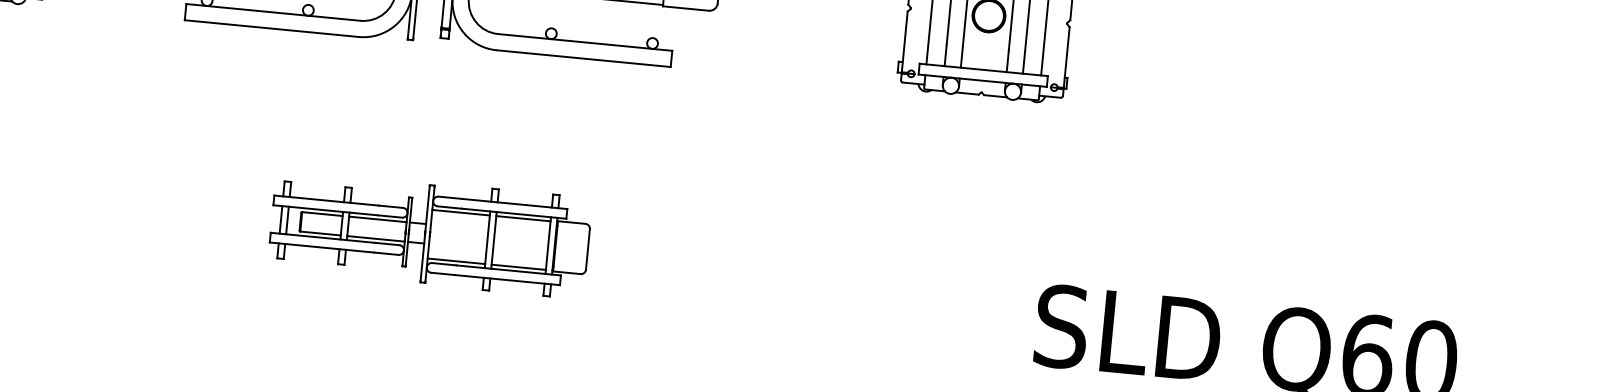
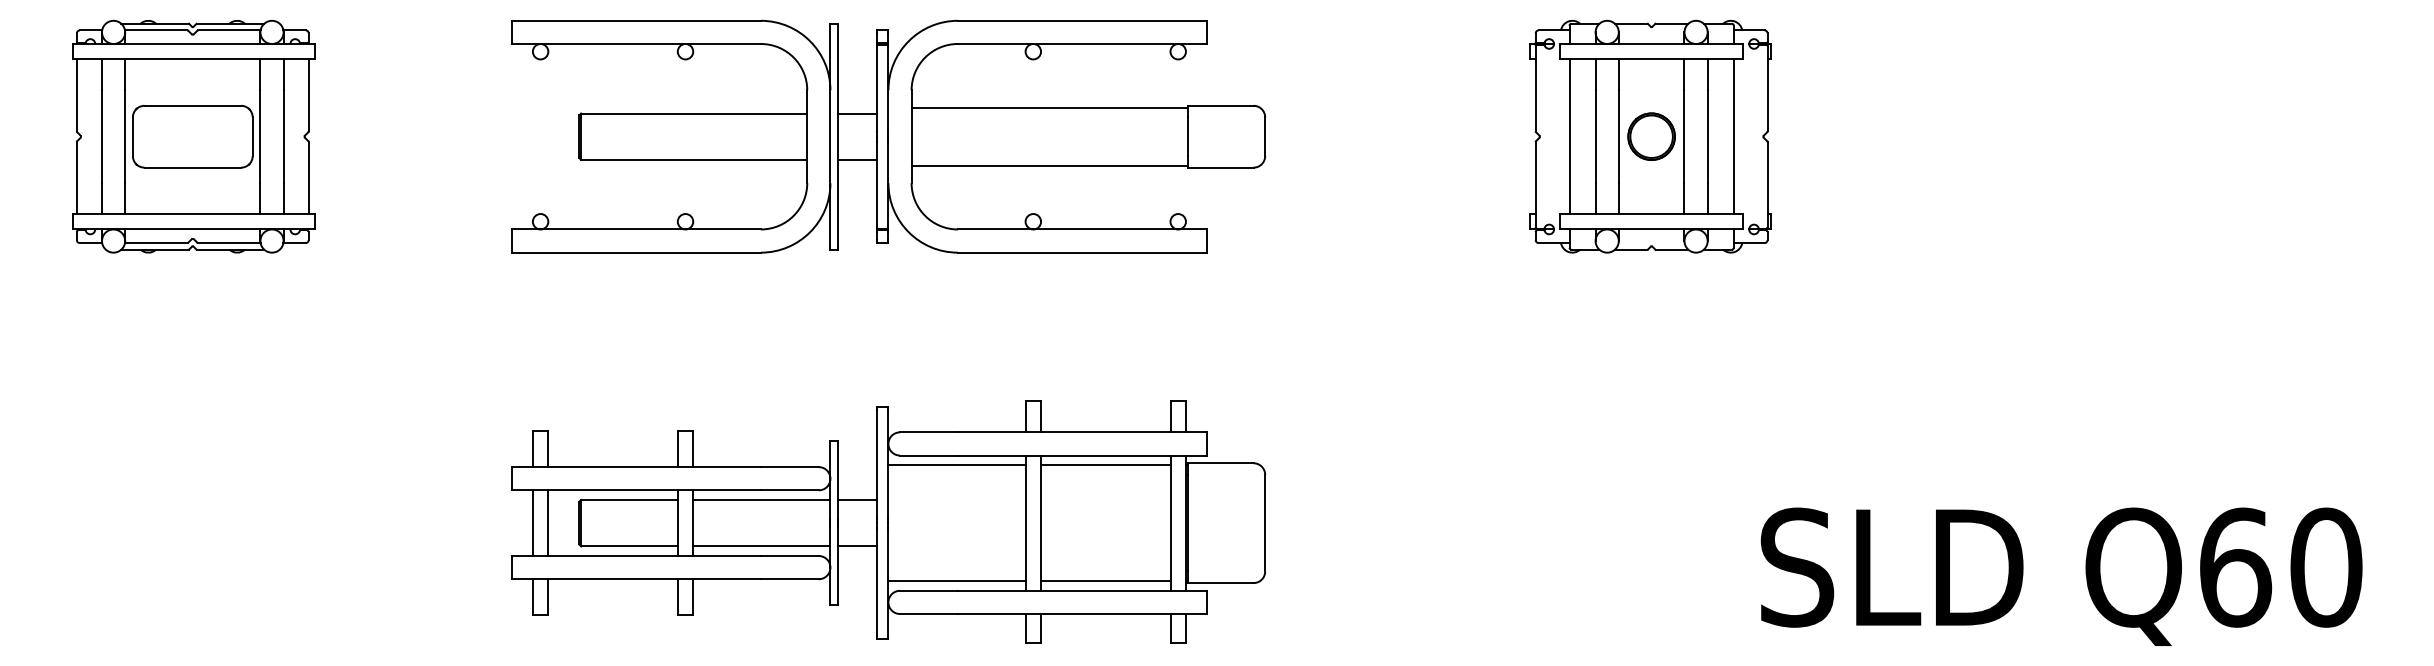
part: (430, 233) -> (888, 521), size x1.67

